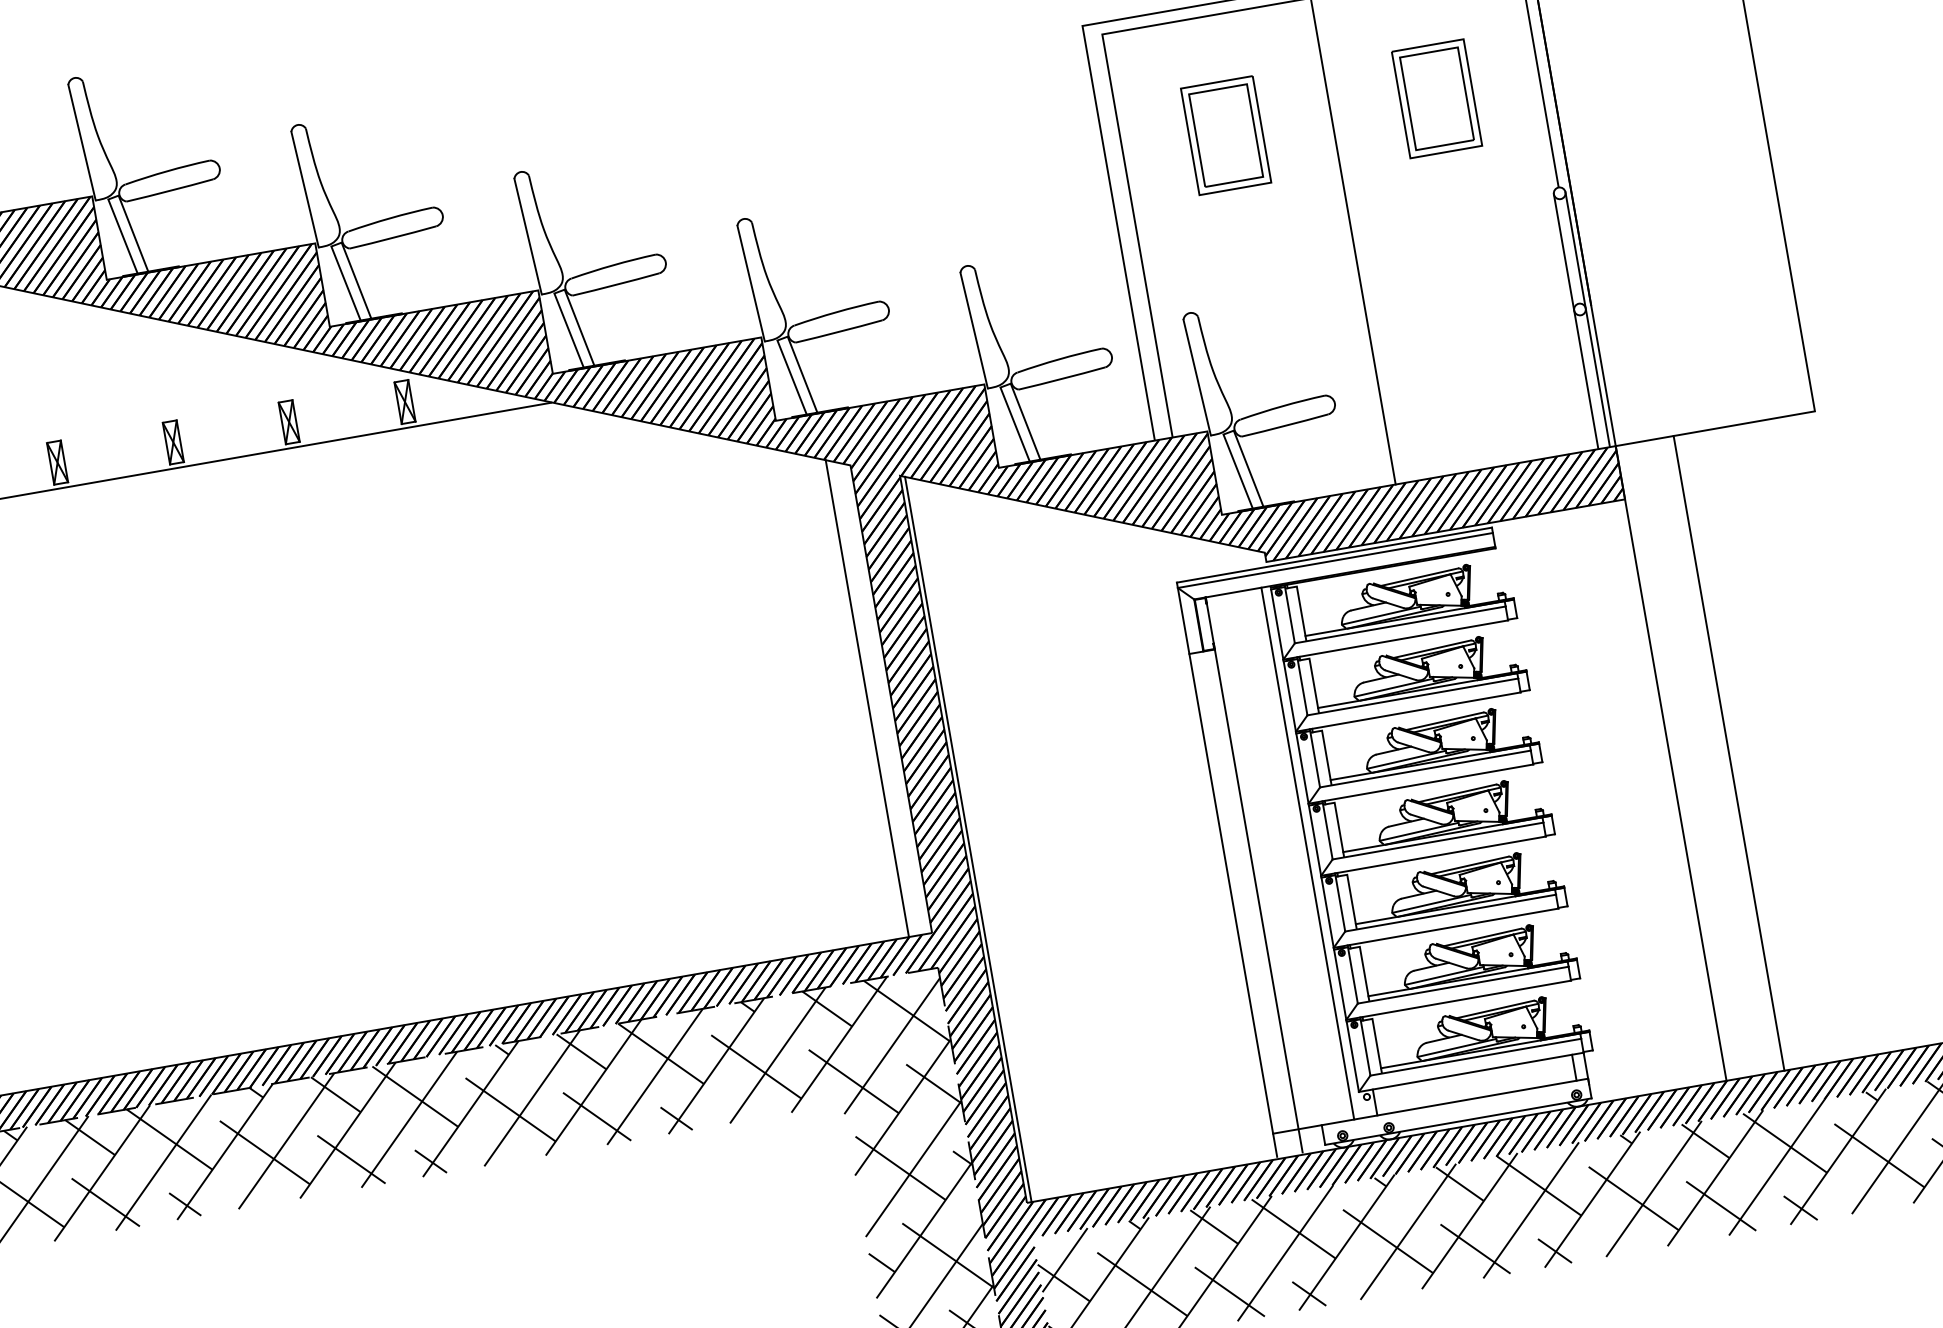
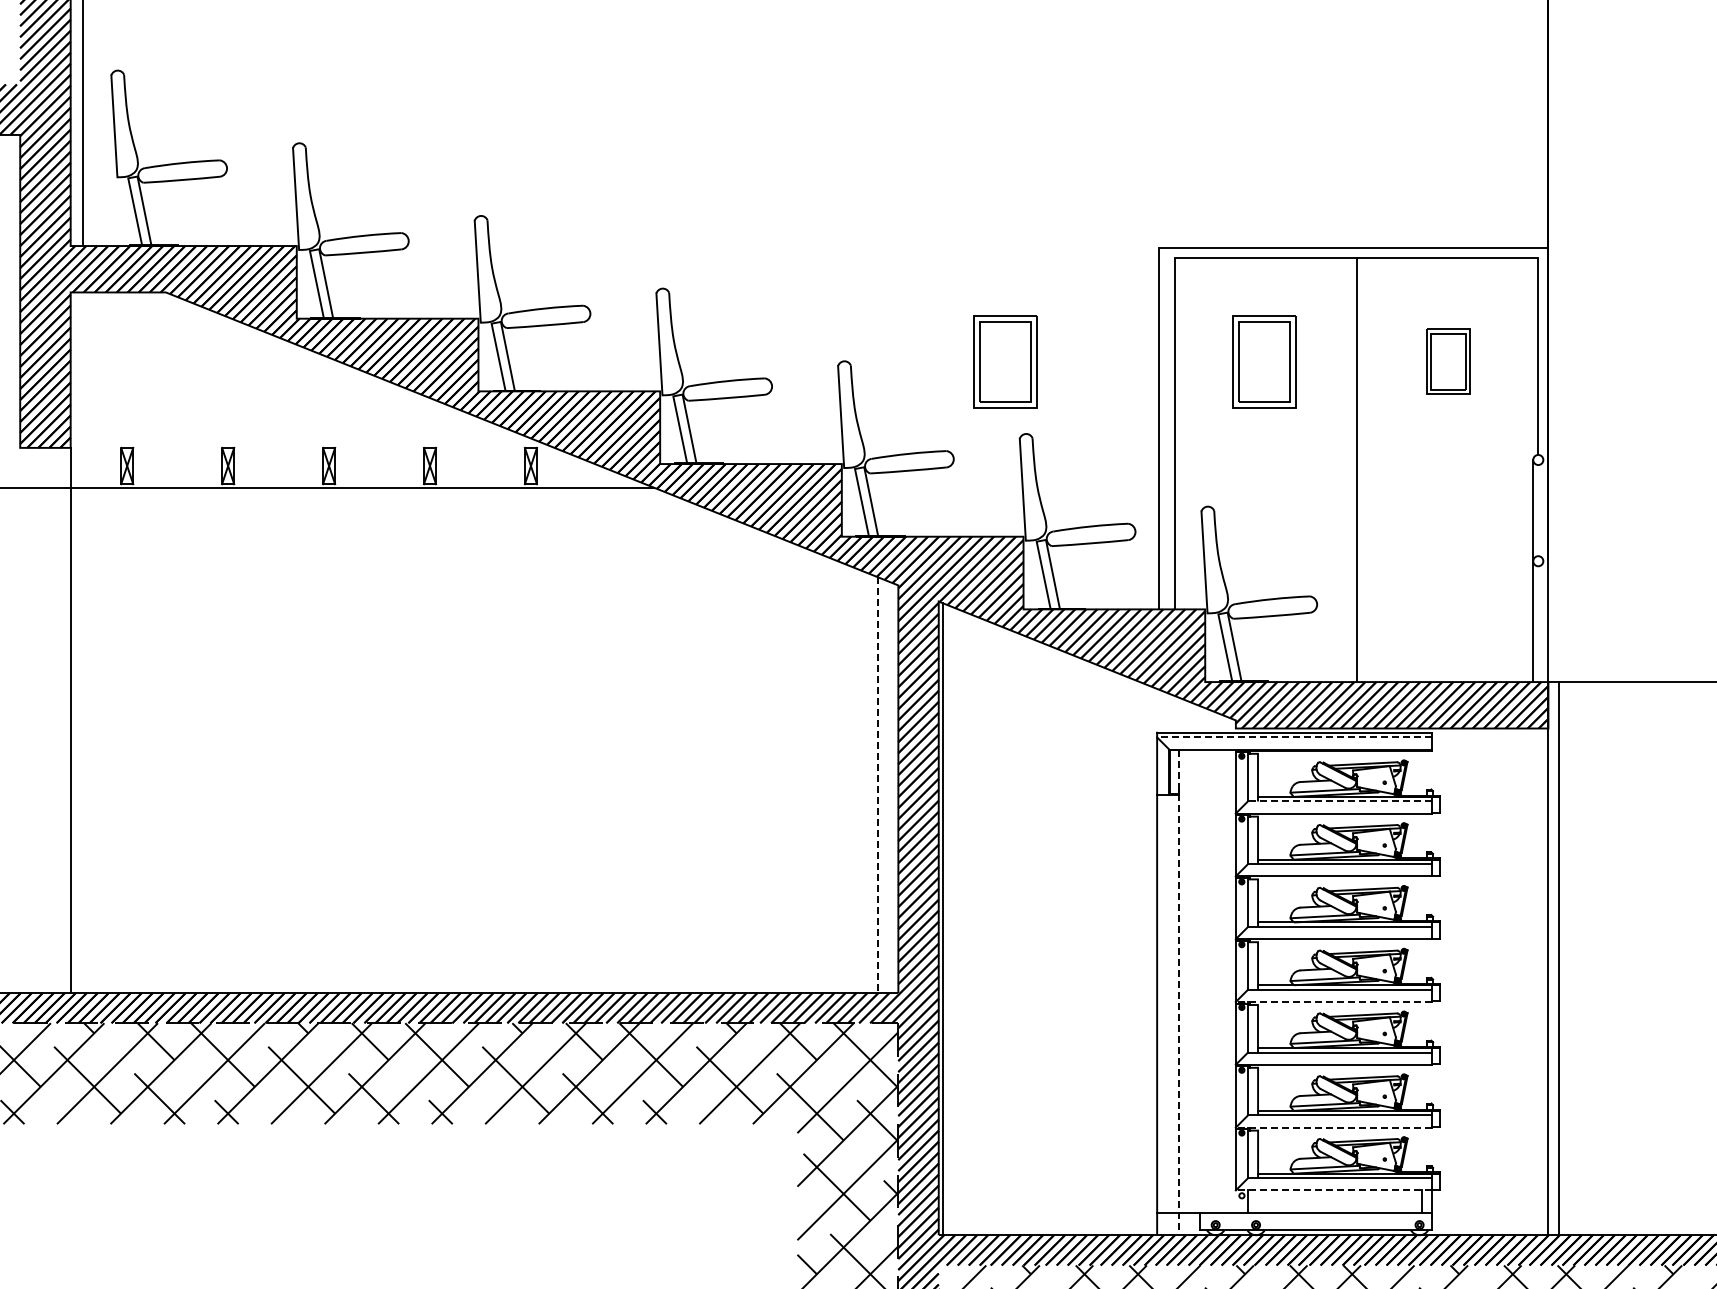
part: (1436, 98) -> (1448, 361), size x0.7
part: (928, 187) -> (1005, 361), added
line: (1587, 319) -> (1543, 570), removed
line: (1334, 560) -> (1293, 737), solid -> dashed
line: (1399, 625) -> (1339, 801), solid -> dashed
line: (867, 698) -> (878, 785), solid -> dashed
line: (1728, 753) -> (1558, 958), moved
line: (1307, 853) -> (1227, 981), removed
line: (1433, 855) -> (1333, 1001), solid -> dashed
line: (1254, 875) -> (1179, 991), solid -> dashed
line: (1458, 1000) -> (1333, 1127), solid -> dashed
line: (1470, 1072) -> (1333, 1190), solid -> dashed

